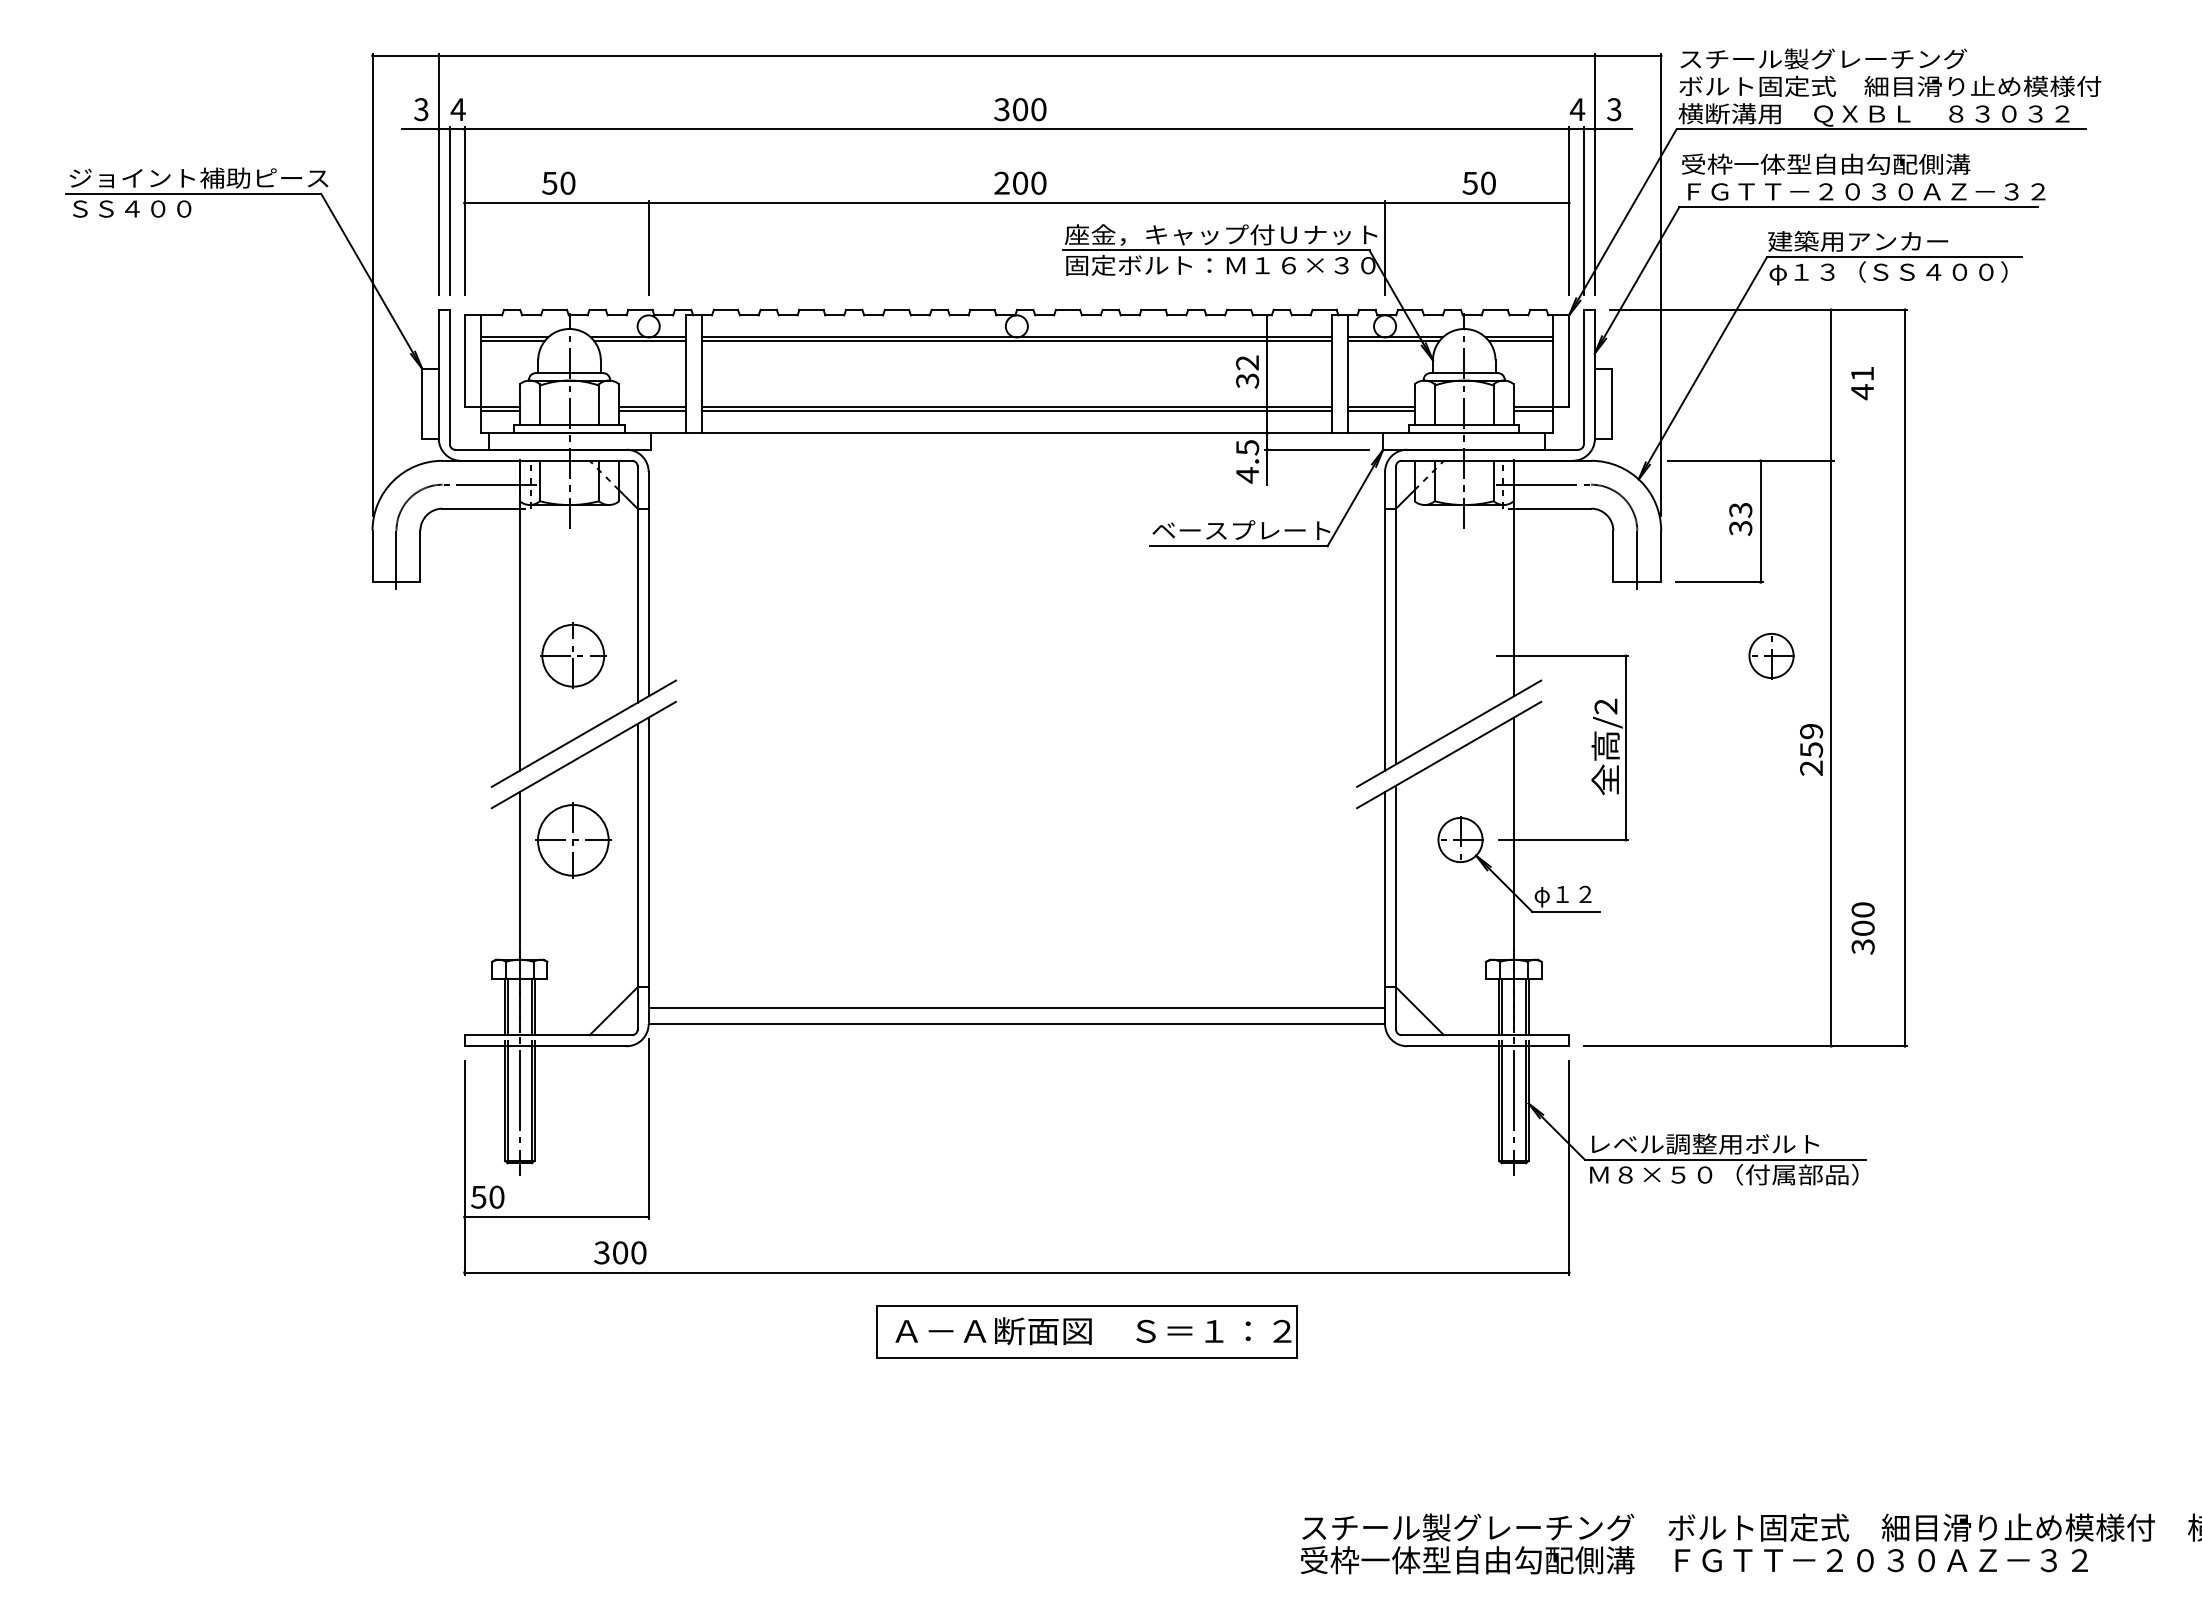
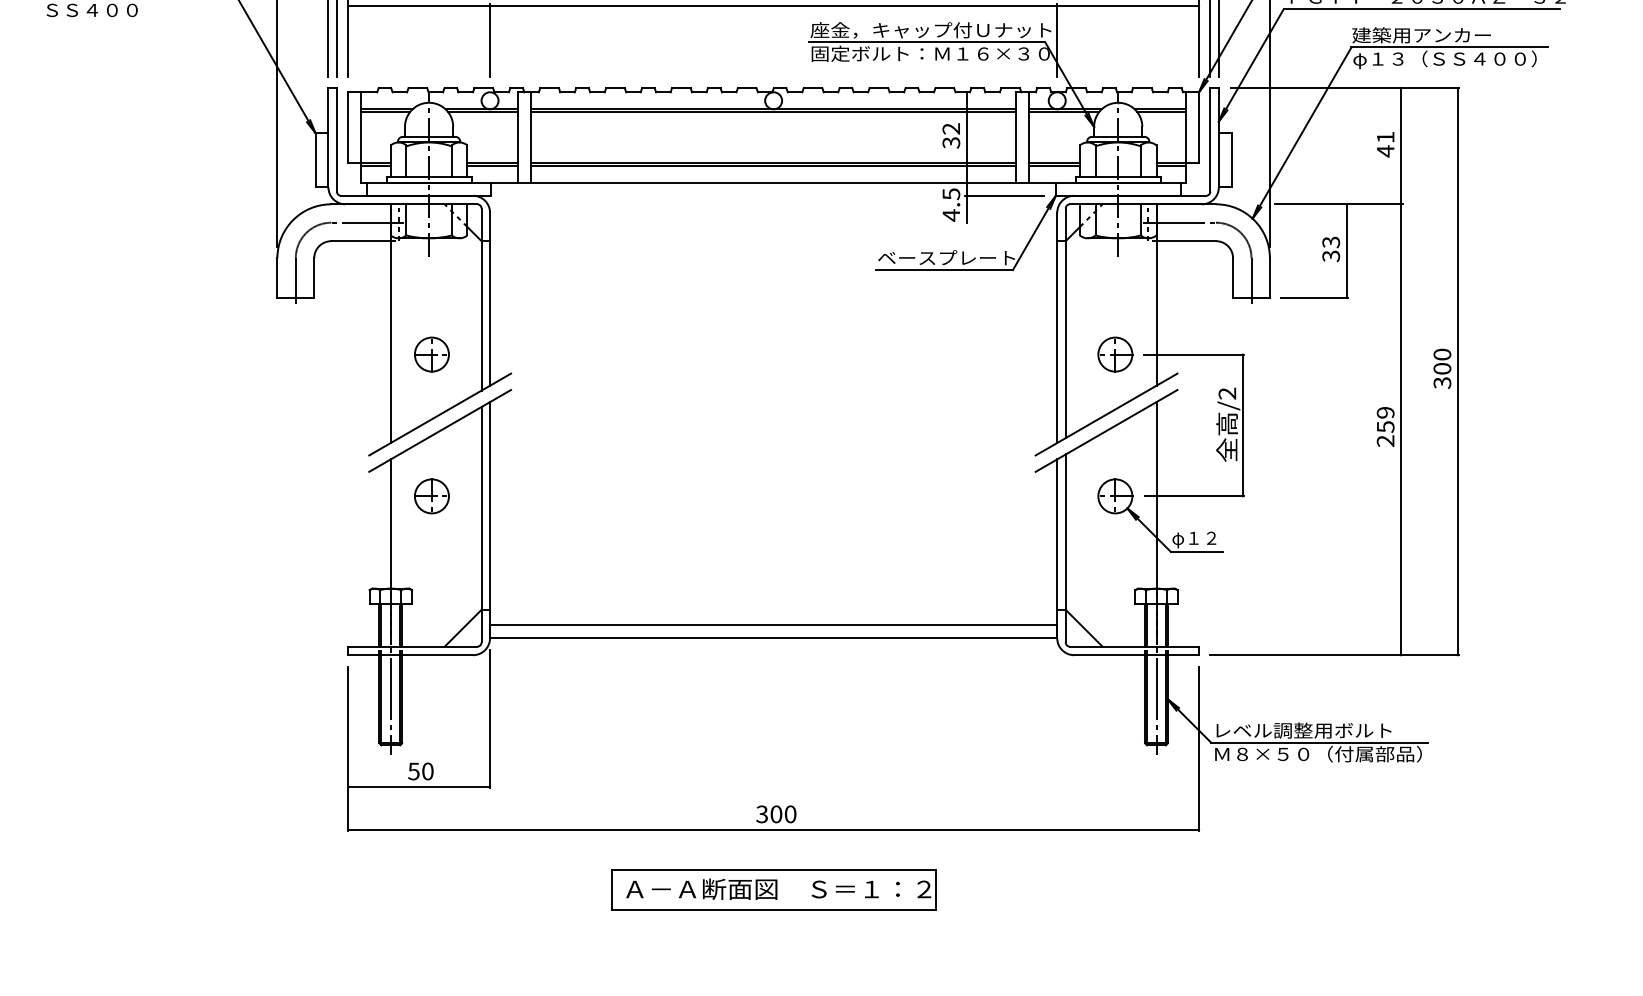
text: (1862, 383) -> (1385, 144), moved
part: (572, 656) -> (431, 355), size x0.71
part: (1771, 656) -> (1115, 355), moved
part: (572, 839) -> (431, 495), size x0.62
text: (1862, 928) -> (1441, 368), moved
text: (487, 1196) -> (420, 770), moved
text: (620, 1252) -> (776, 814), moved
part: (1086, 1331) -> (773, 889), moved

